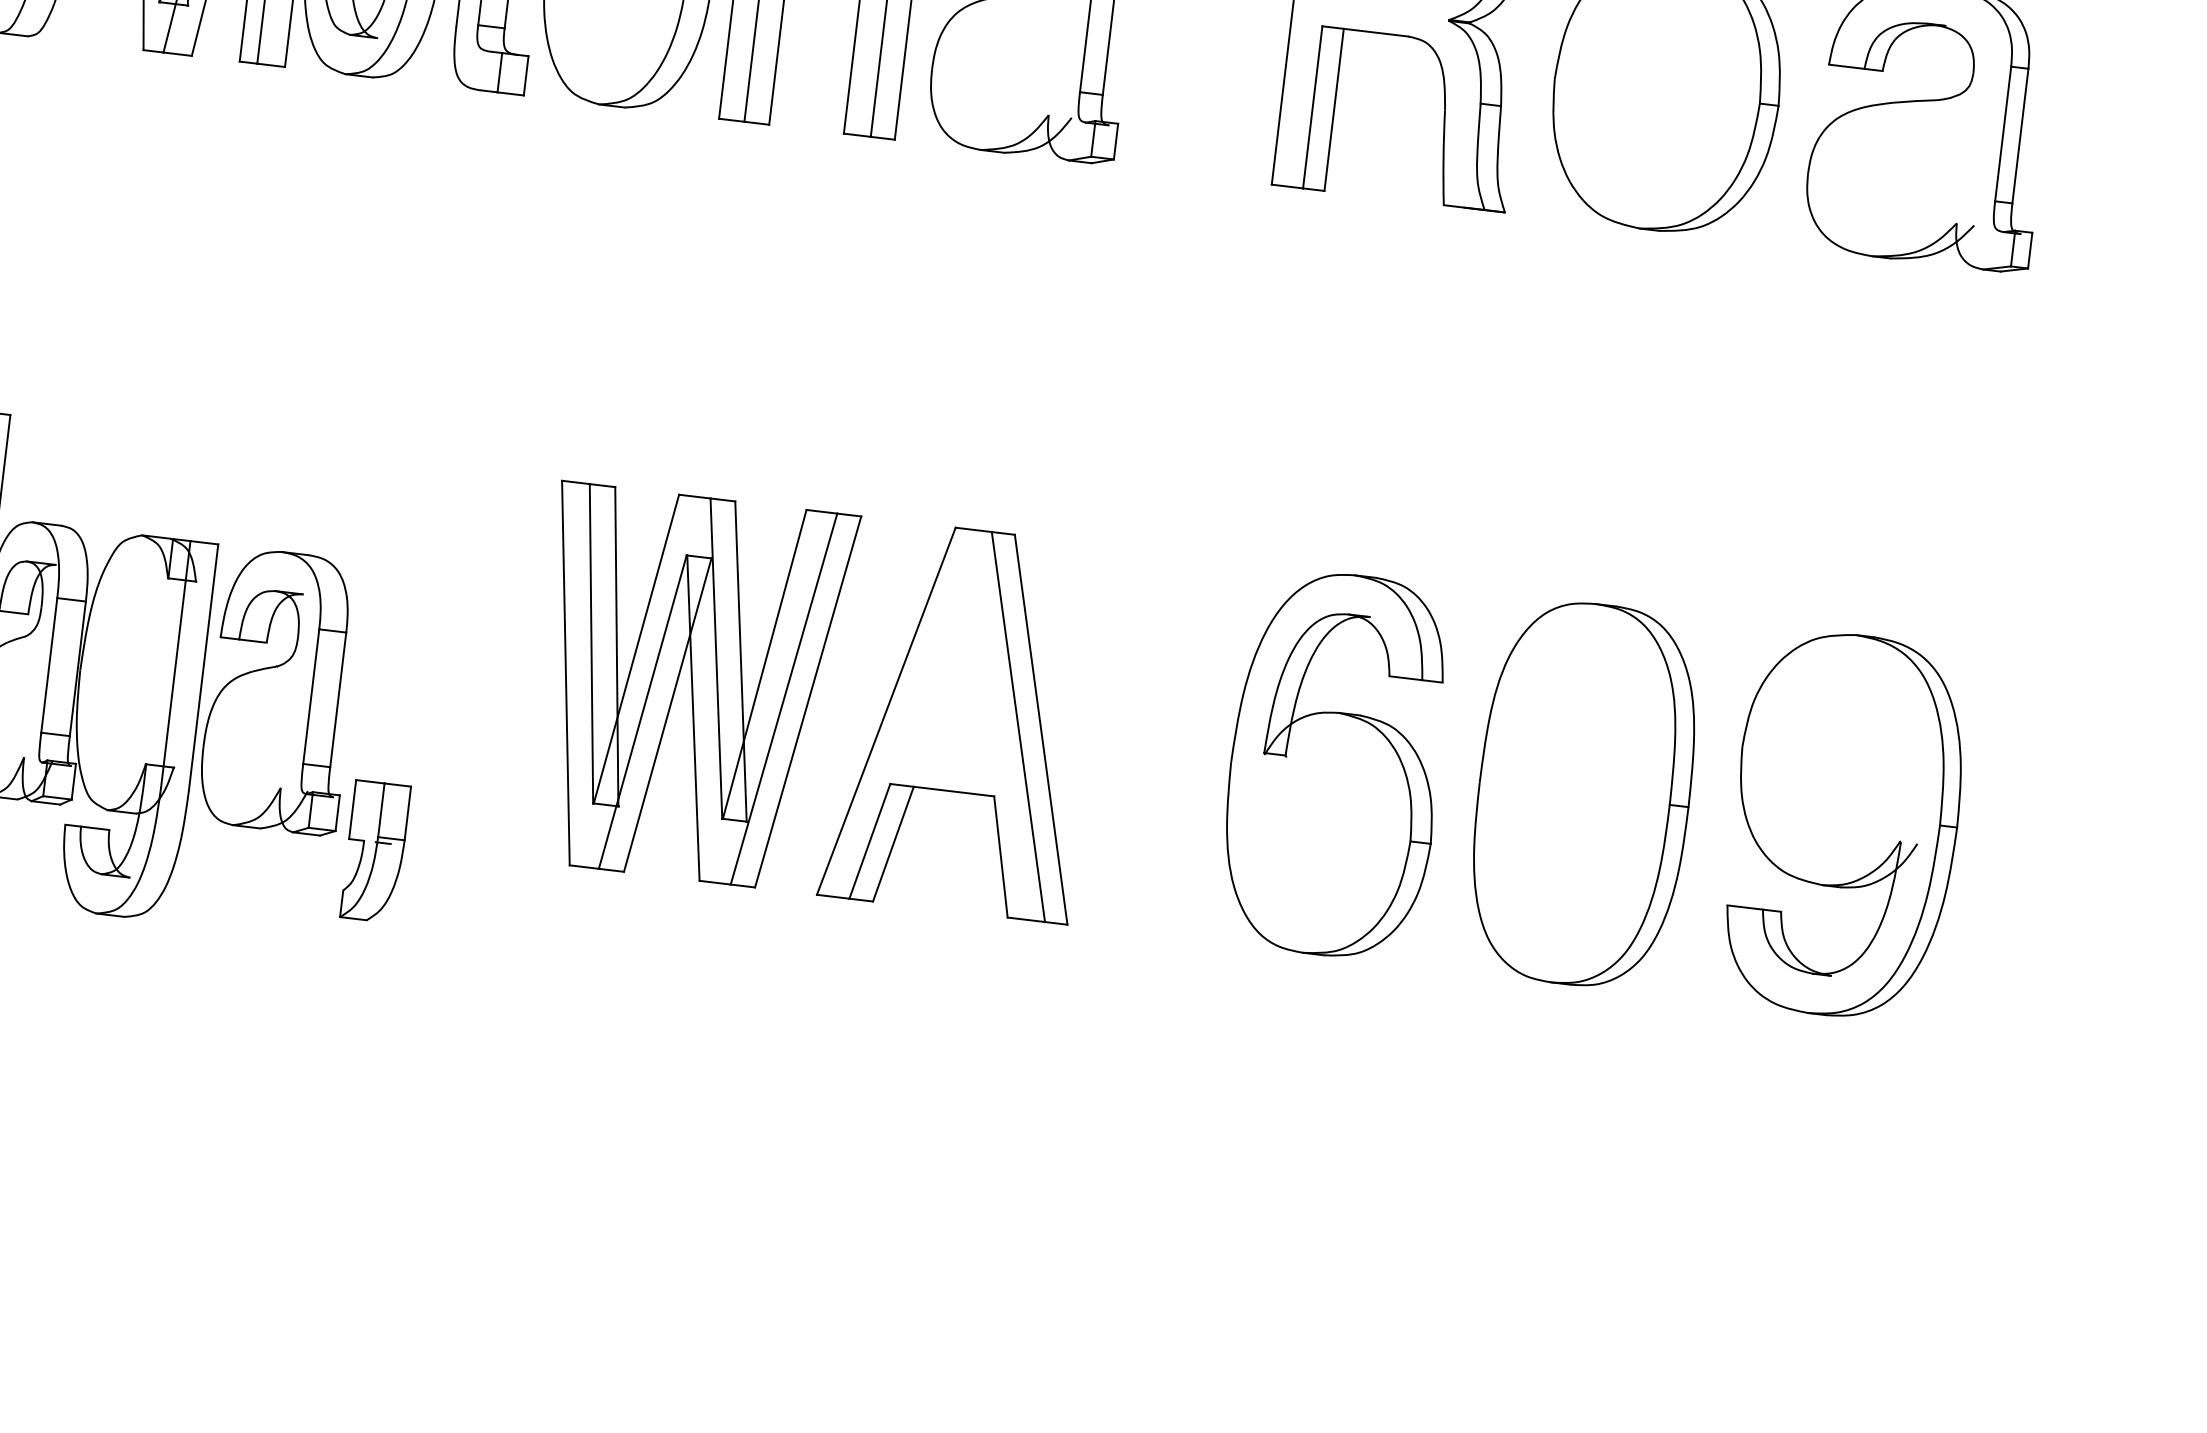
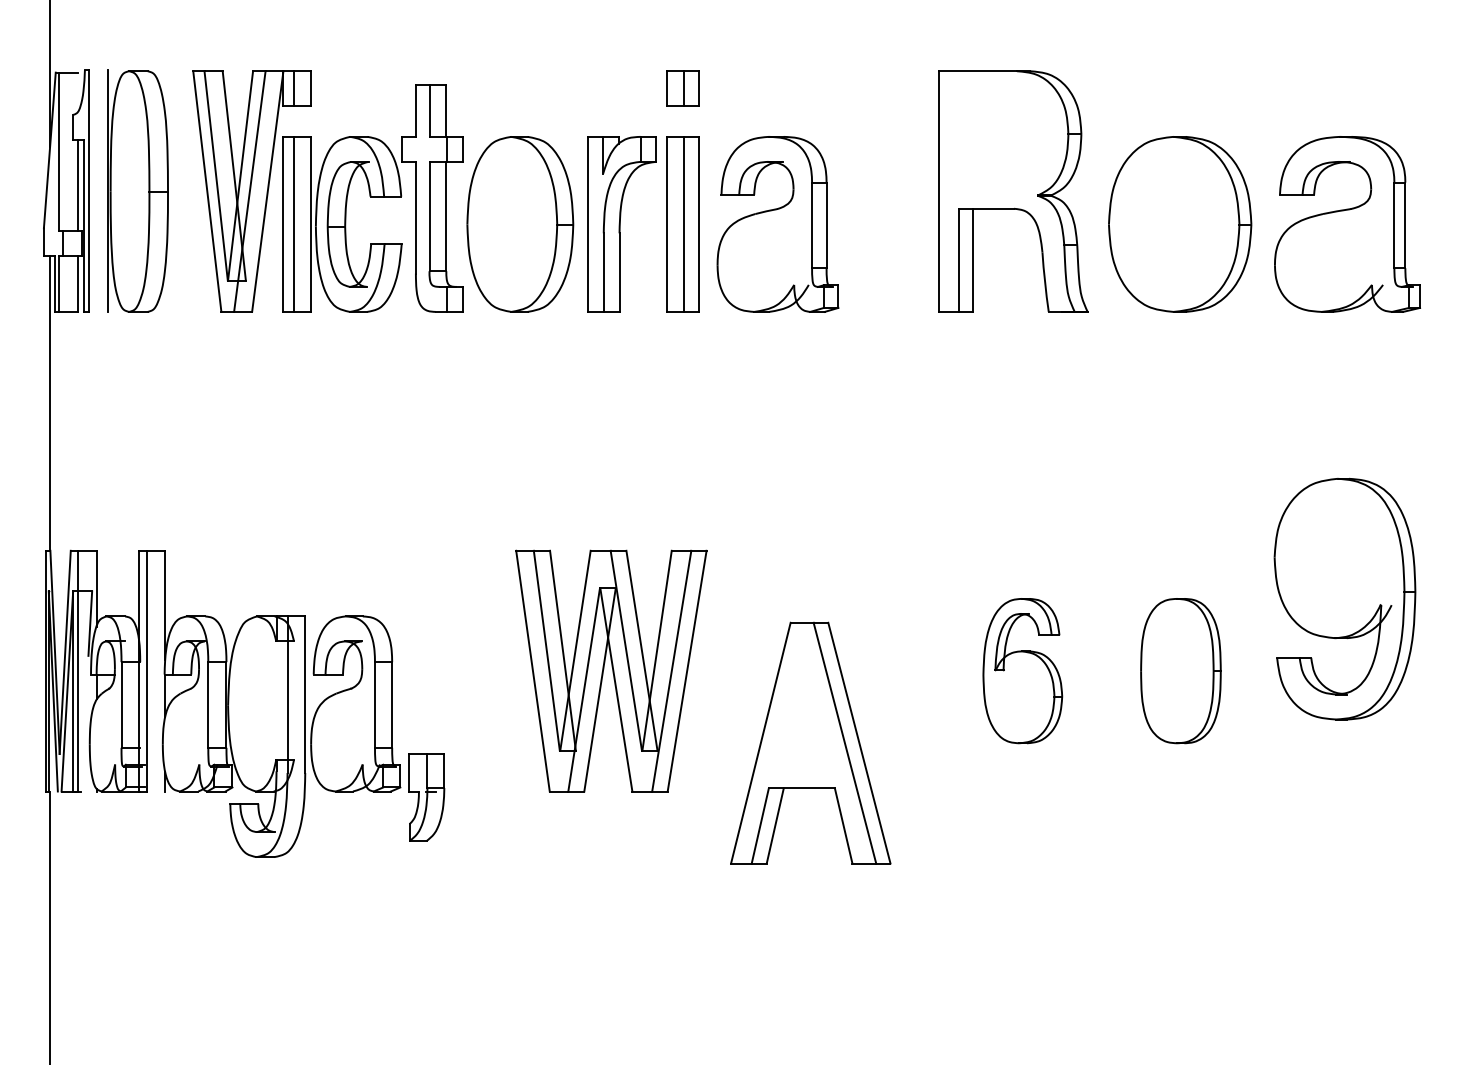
part: (964, 719) -> (810, 742), moved
part: (1335, 763) -> (1022, 670), size x0.6
part: (1583, 793) -> (1180, 670), size x0.6
part: (1844, 826) -> (1344, 599), moved

